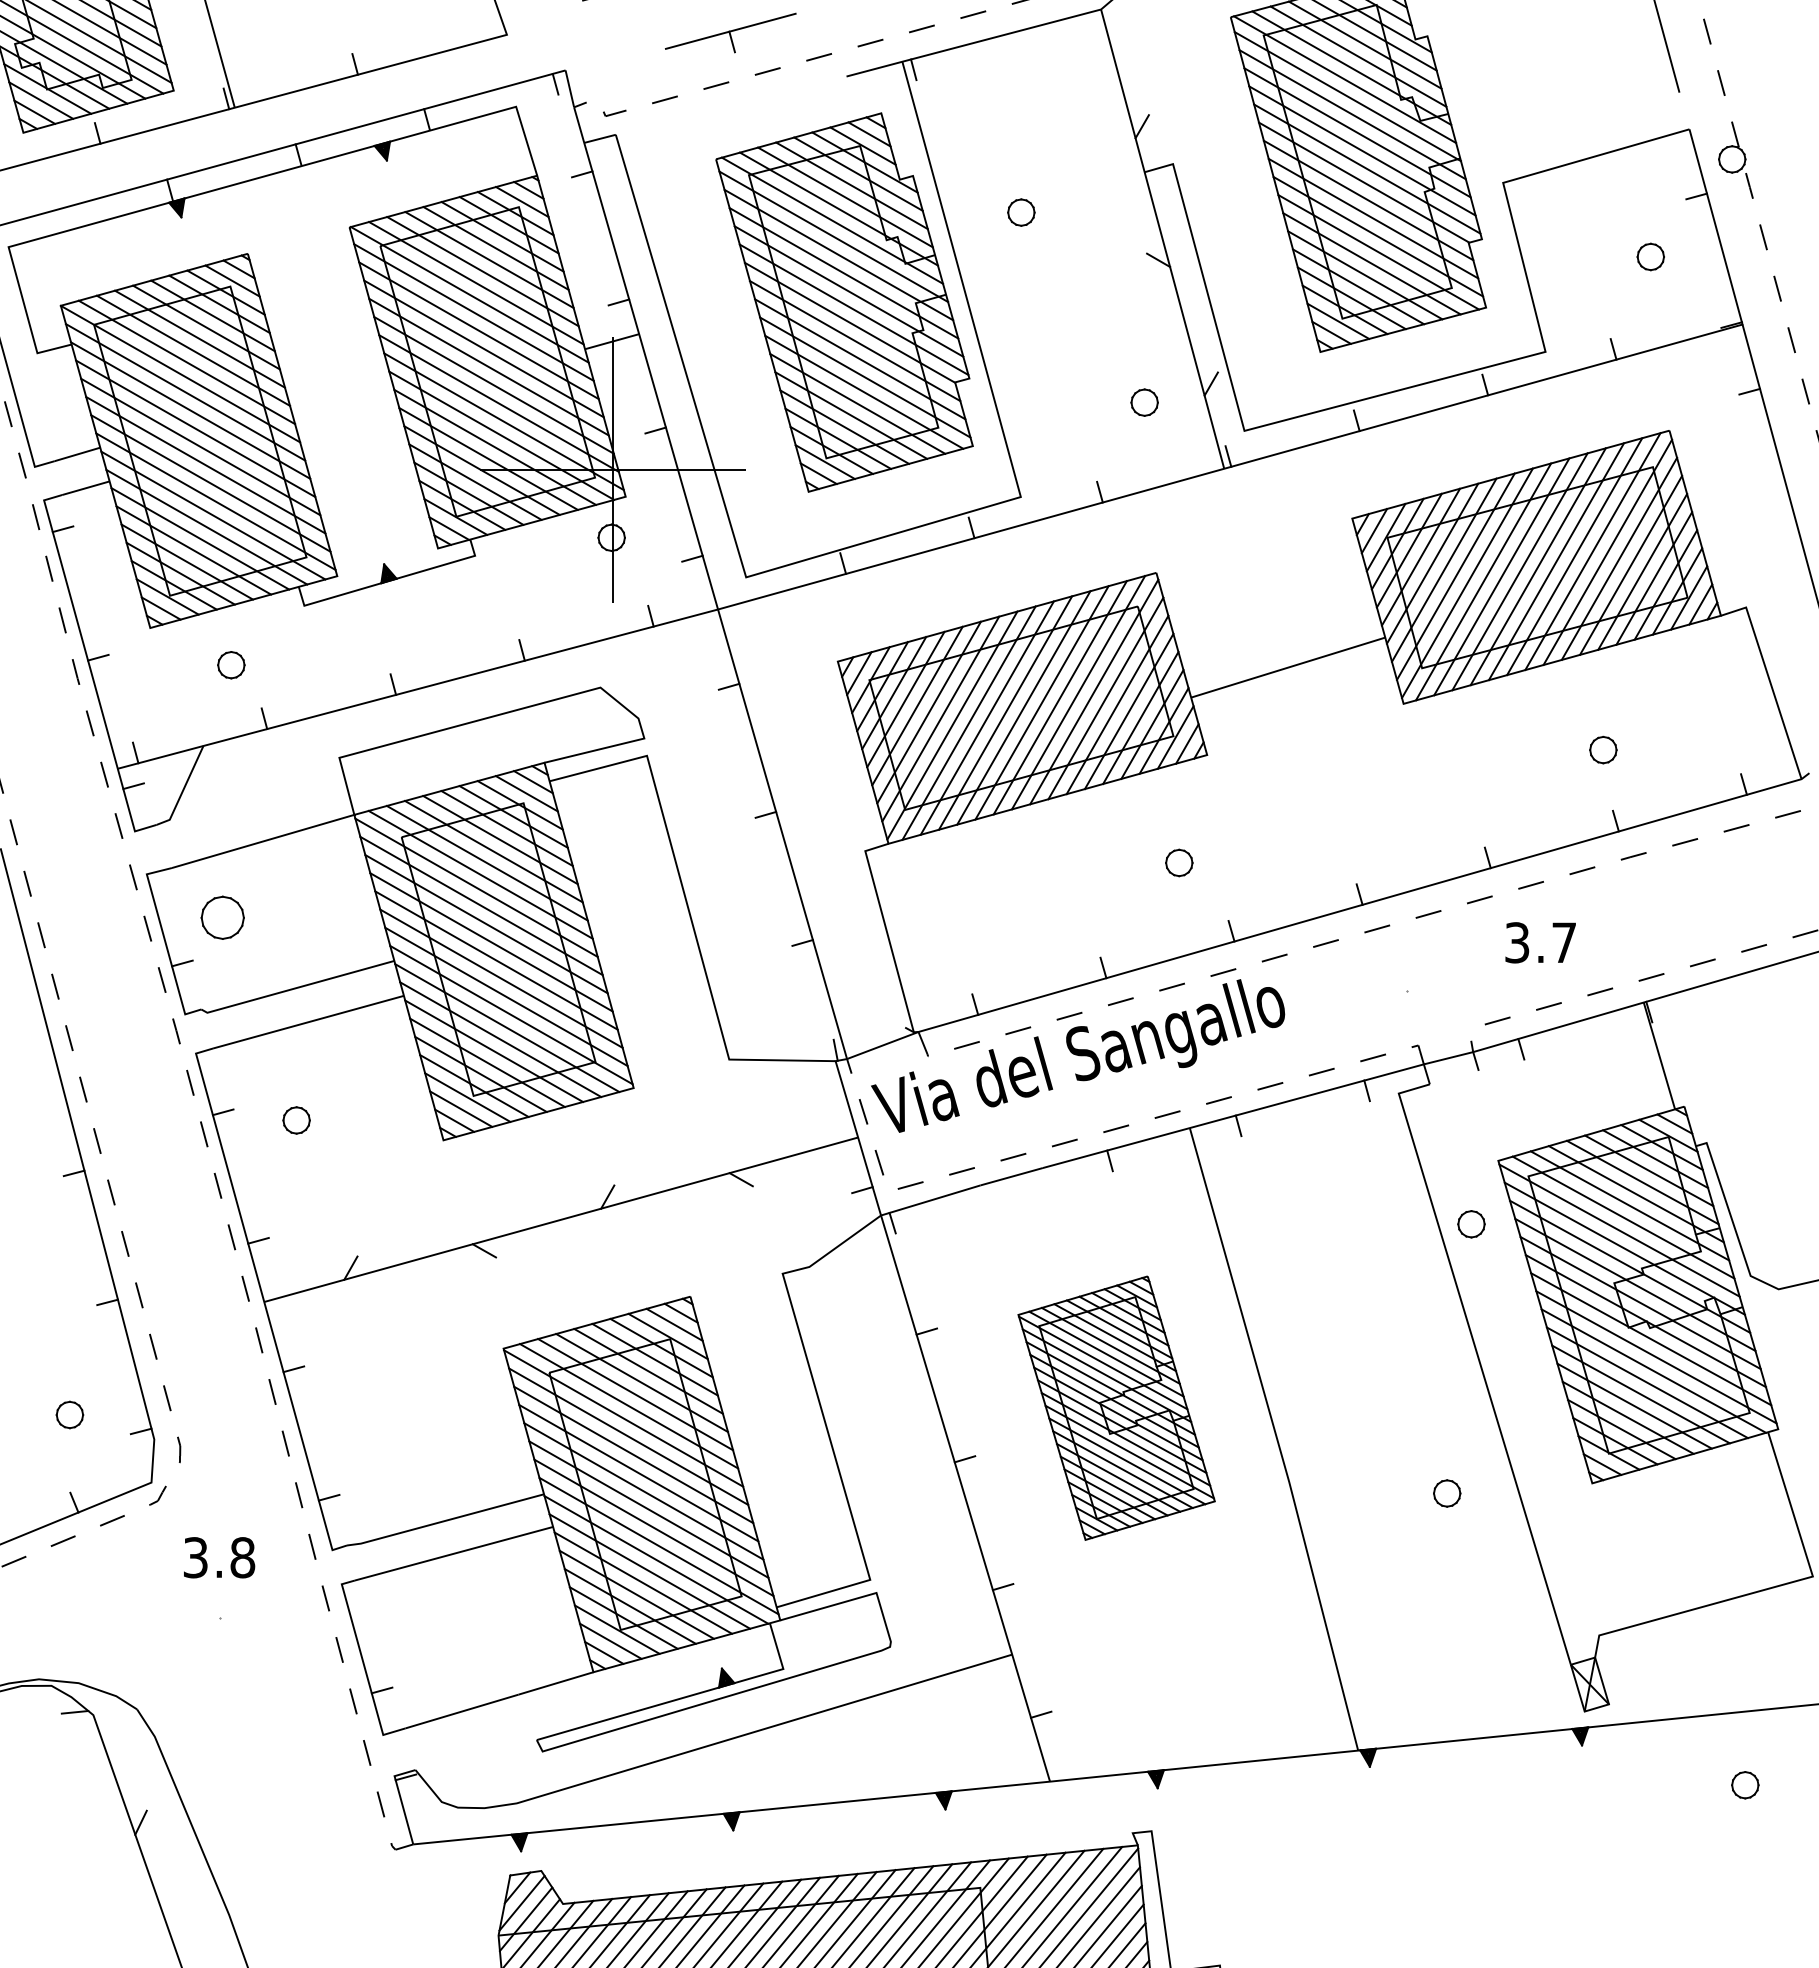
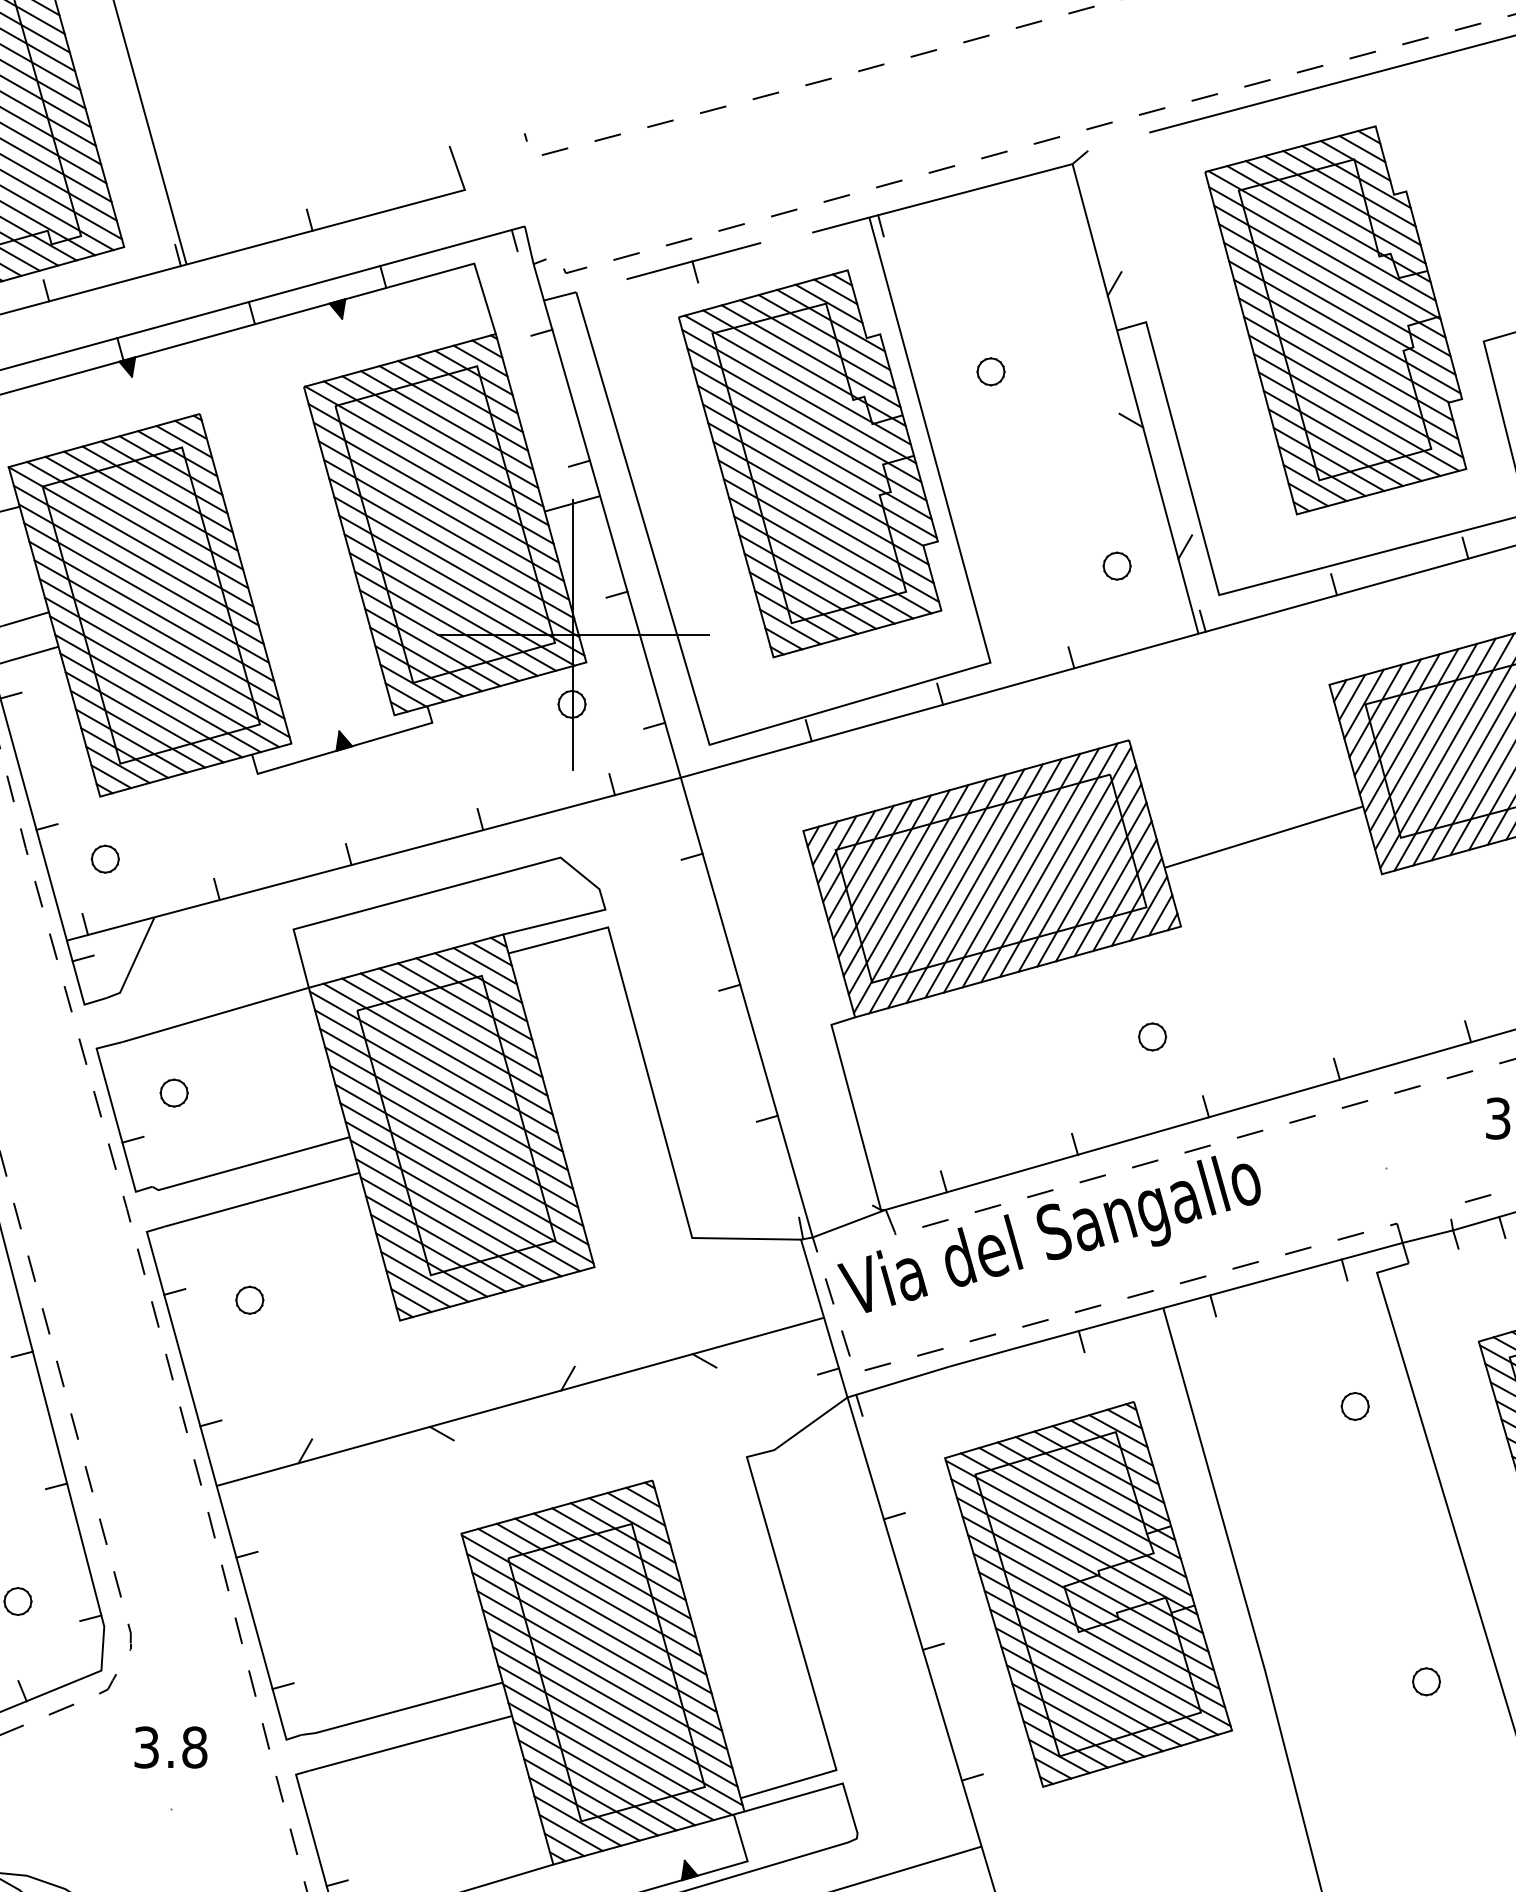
part: (730, 32) -> (693, 262), moved
part: (231, 665) -> (105, 859), moved
part: (222, 917) -> (174, 1092), size x0.62
part: (1471, 1224) -> (1355, 1406), moved
part: (1116, 1408) -> (1088, 1594), size x1.43

